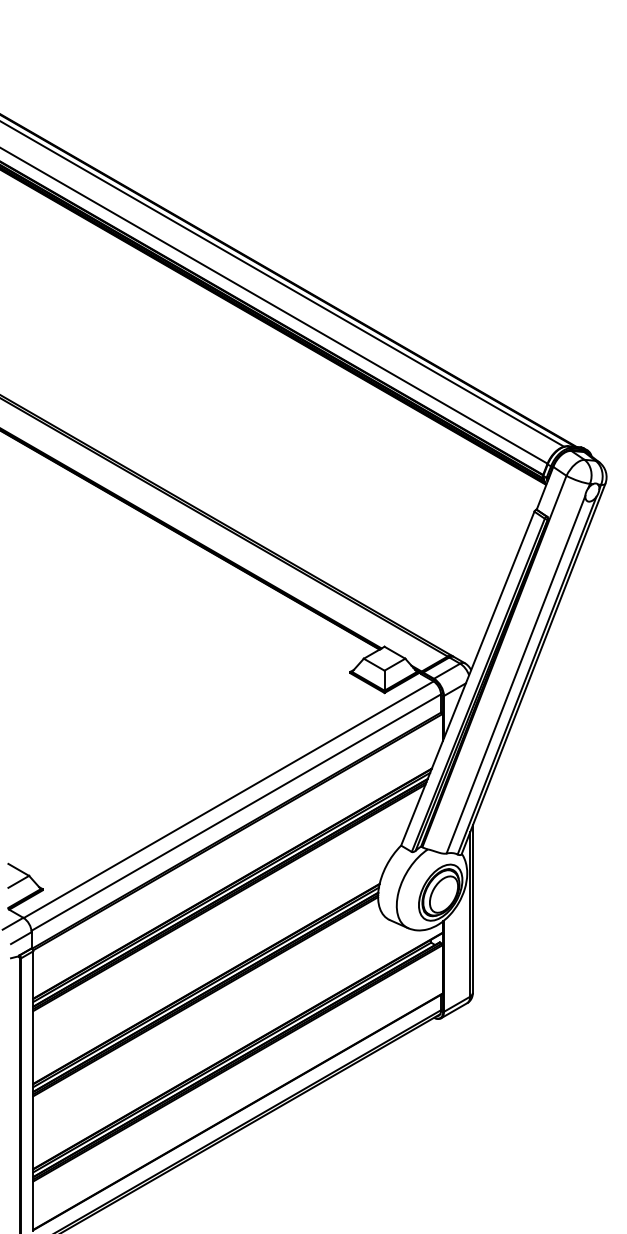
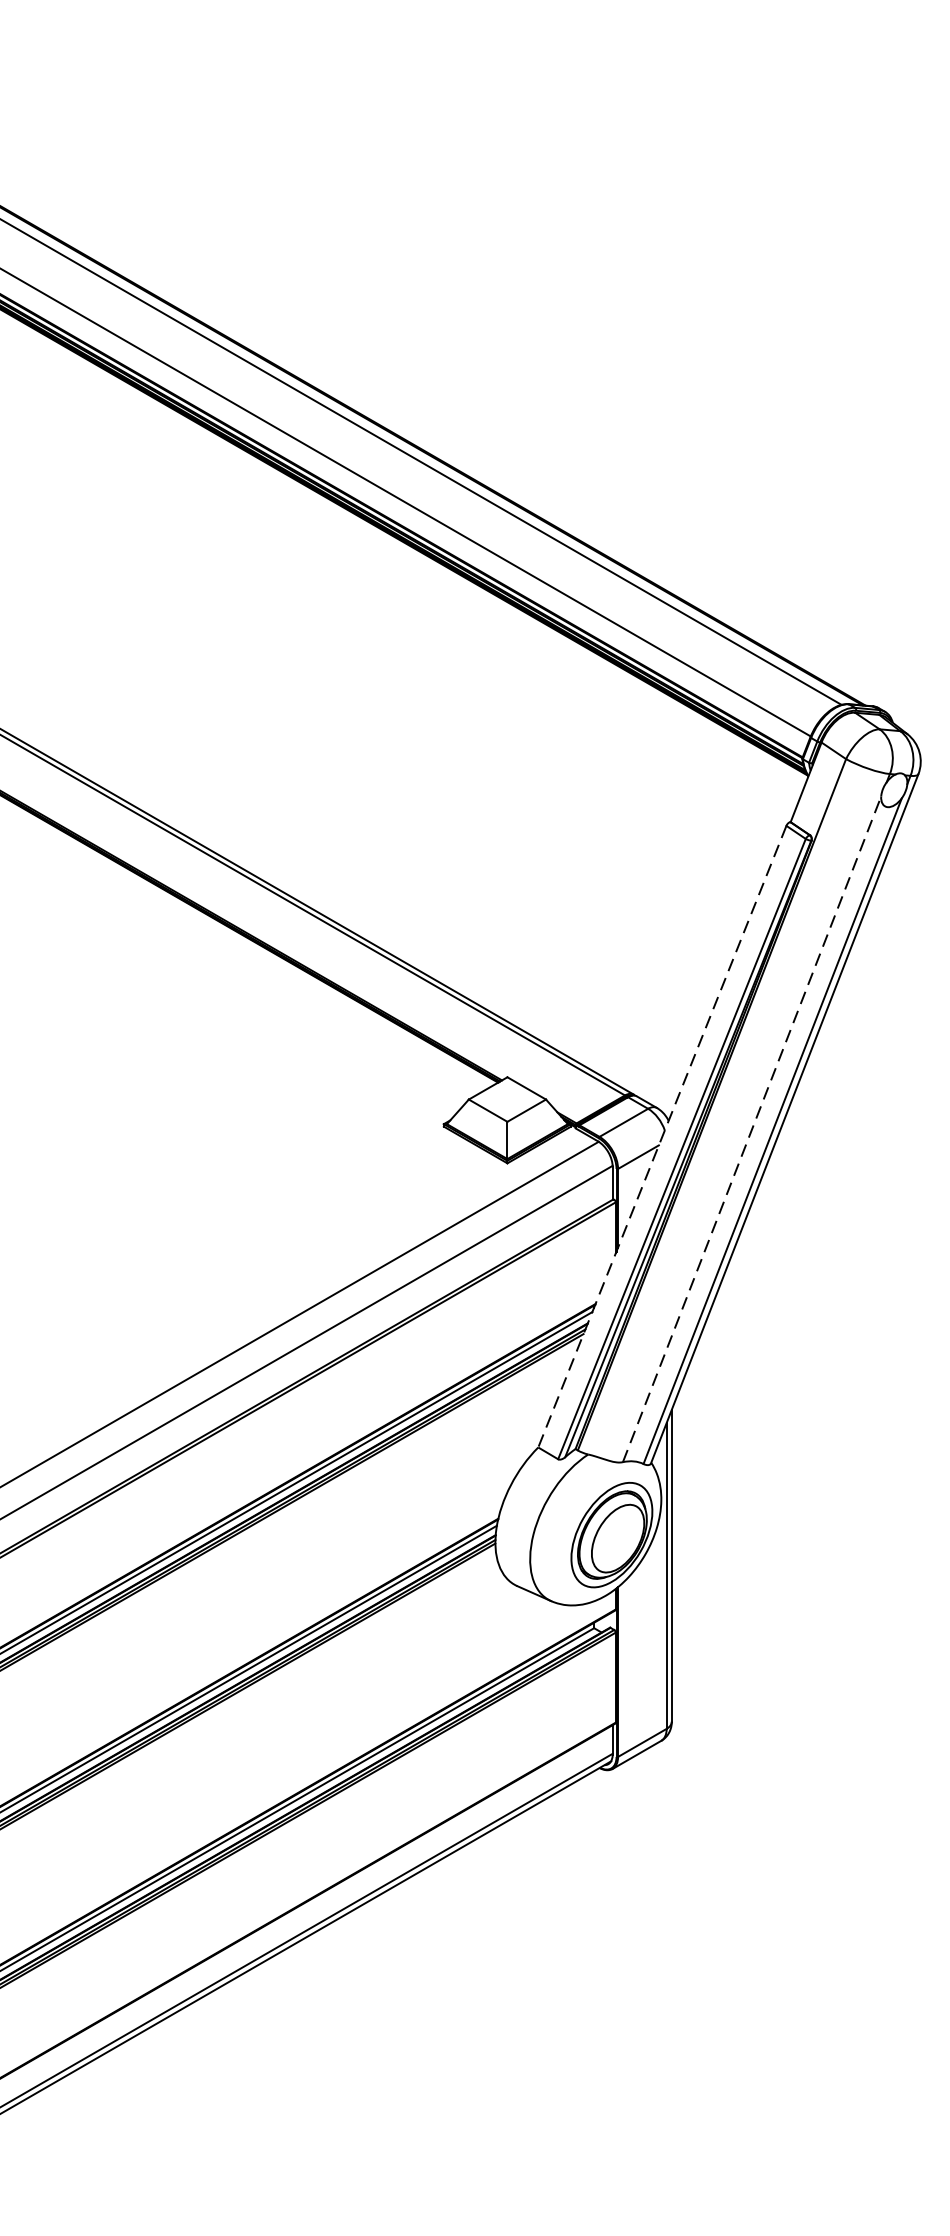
line: (515, 674) -> (751, 1128), solid -> dashed
line: (467, 678) -> (661, 1136), solid -> dashed

